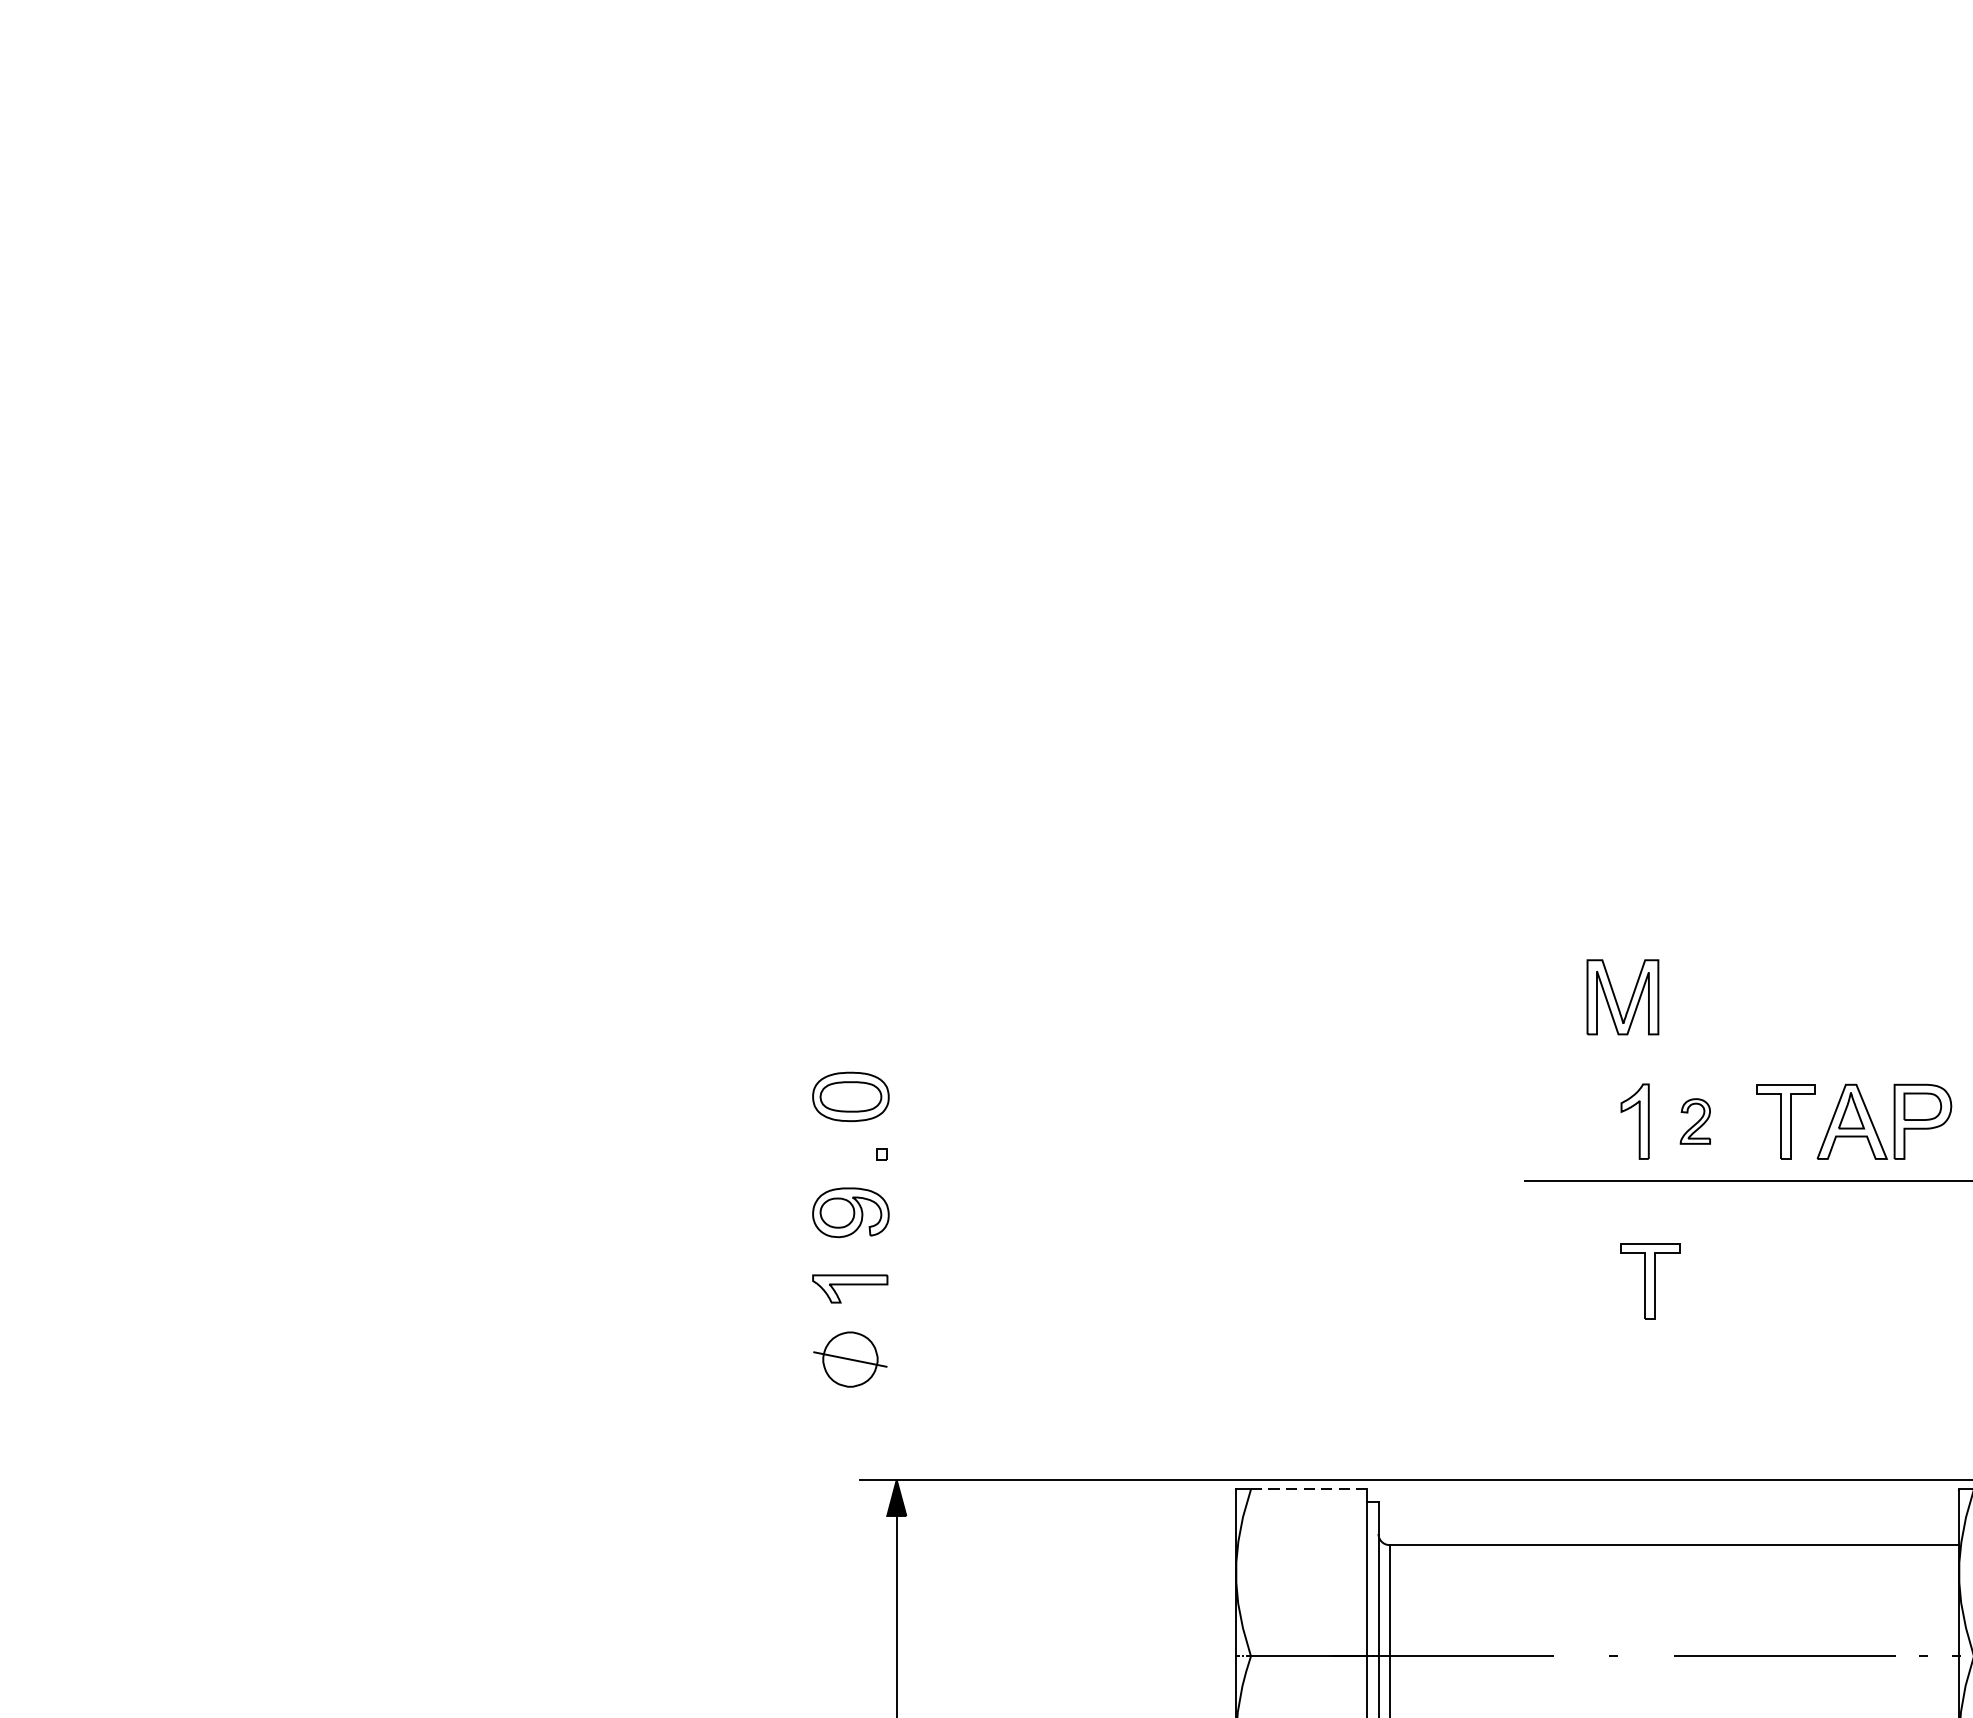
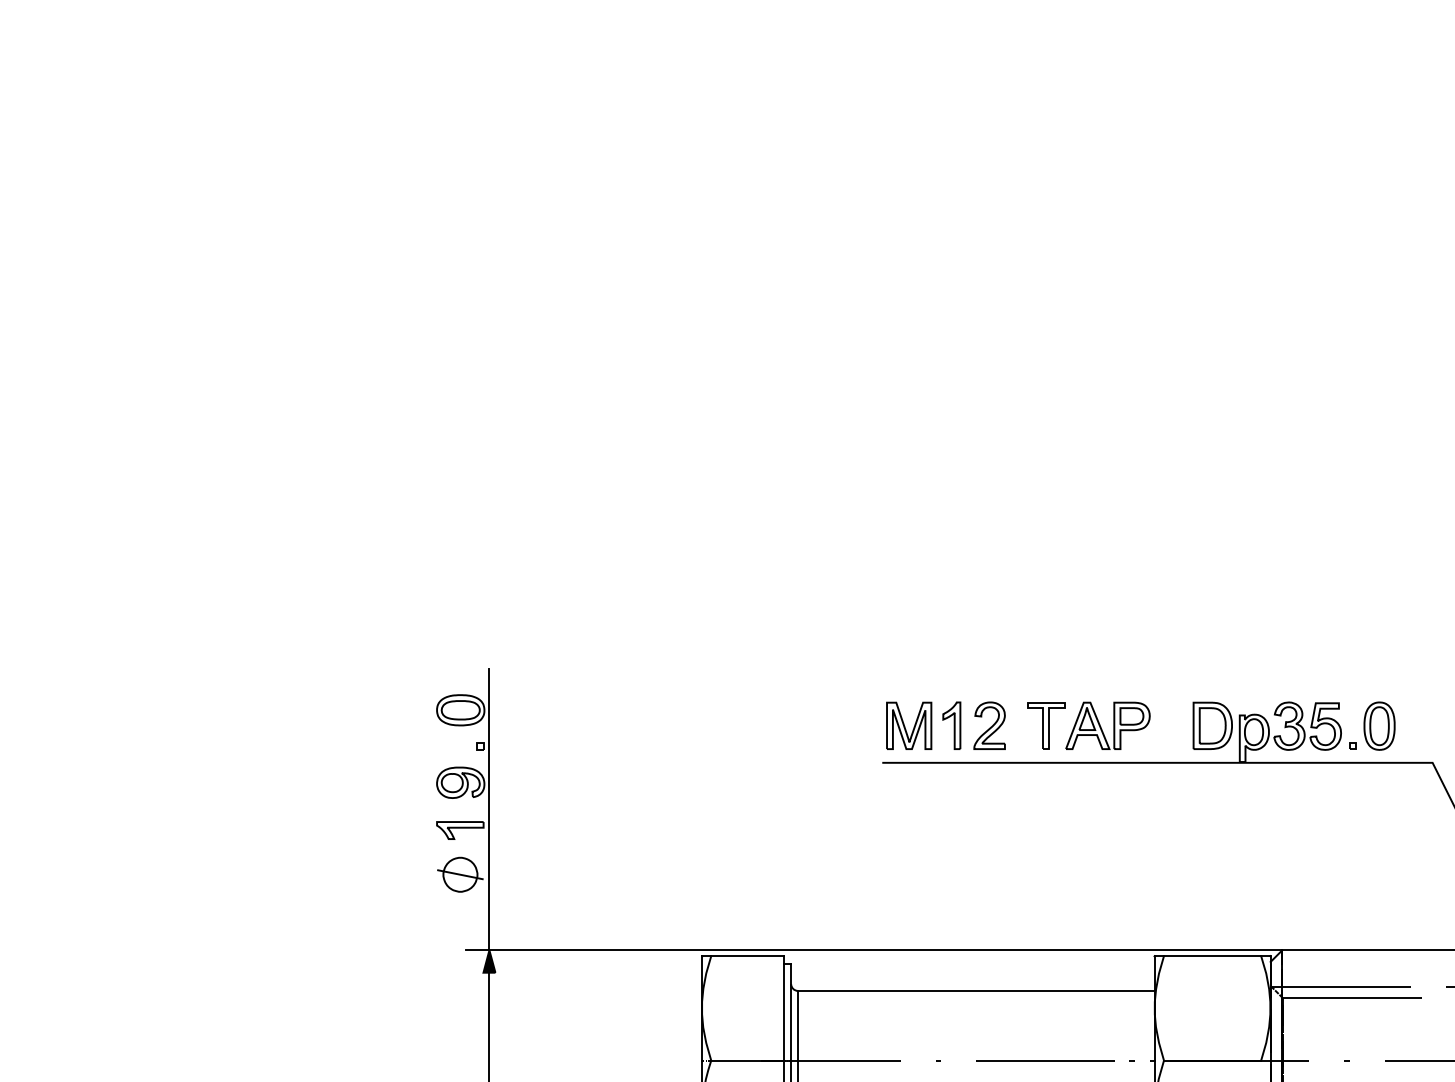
part: (1623, 996) -> (909, 725), moved
part: (1695, 1121) -> (989, 725), size x1.67
line: (896, 1255) -> (489, 809), added
part: (1650, 1280) -> (961, 825), removed
line: (1308, 1490) -> (747, 956), dashed -> solid

